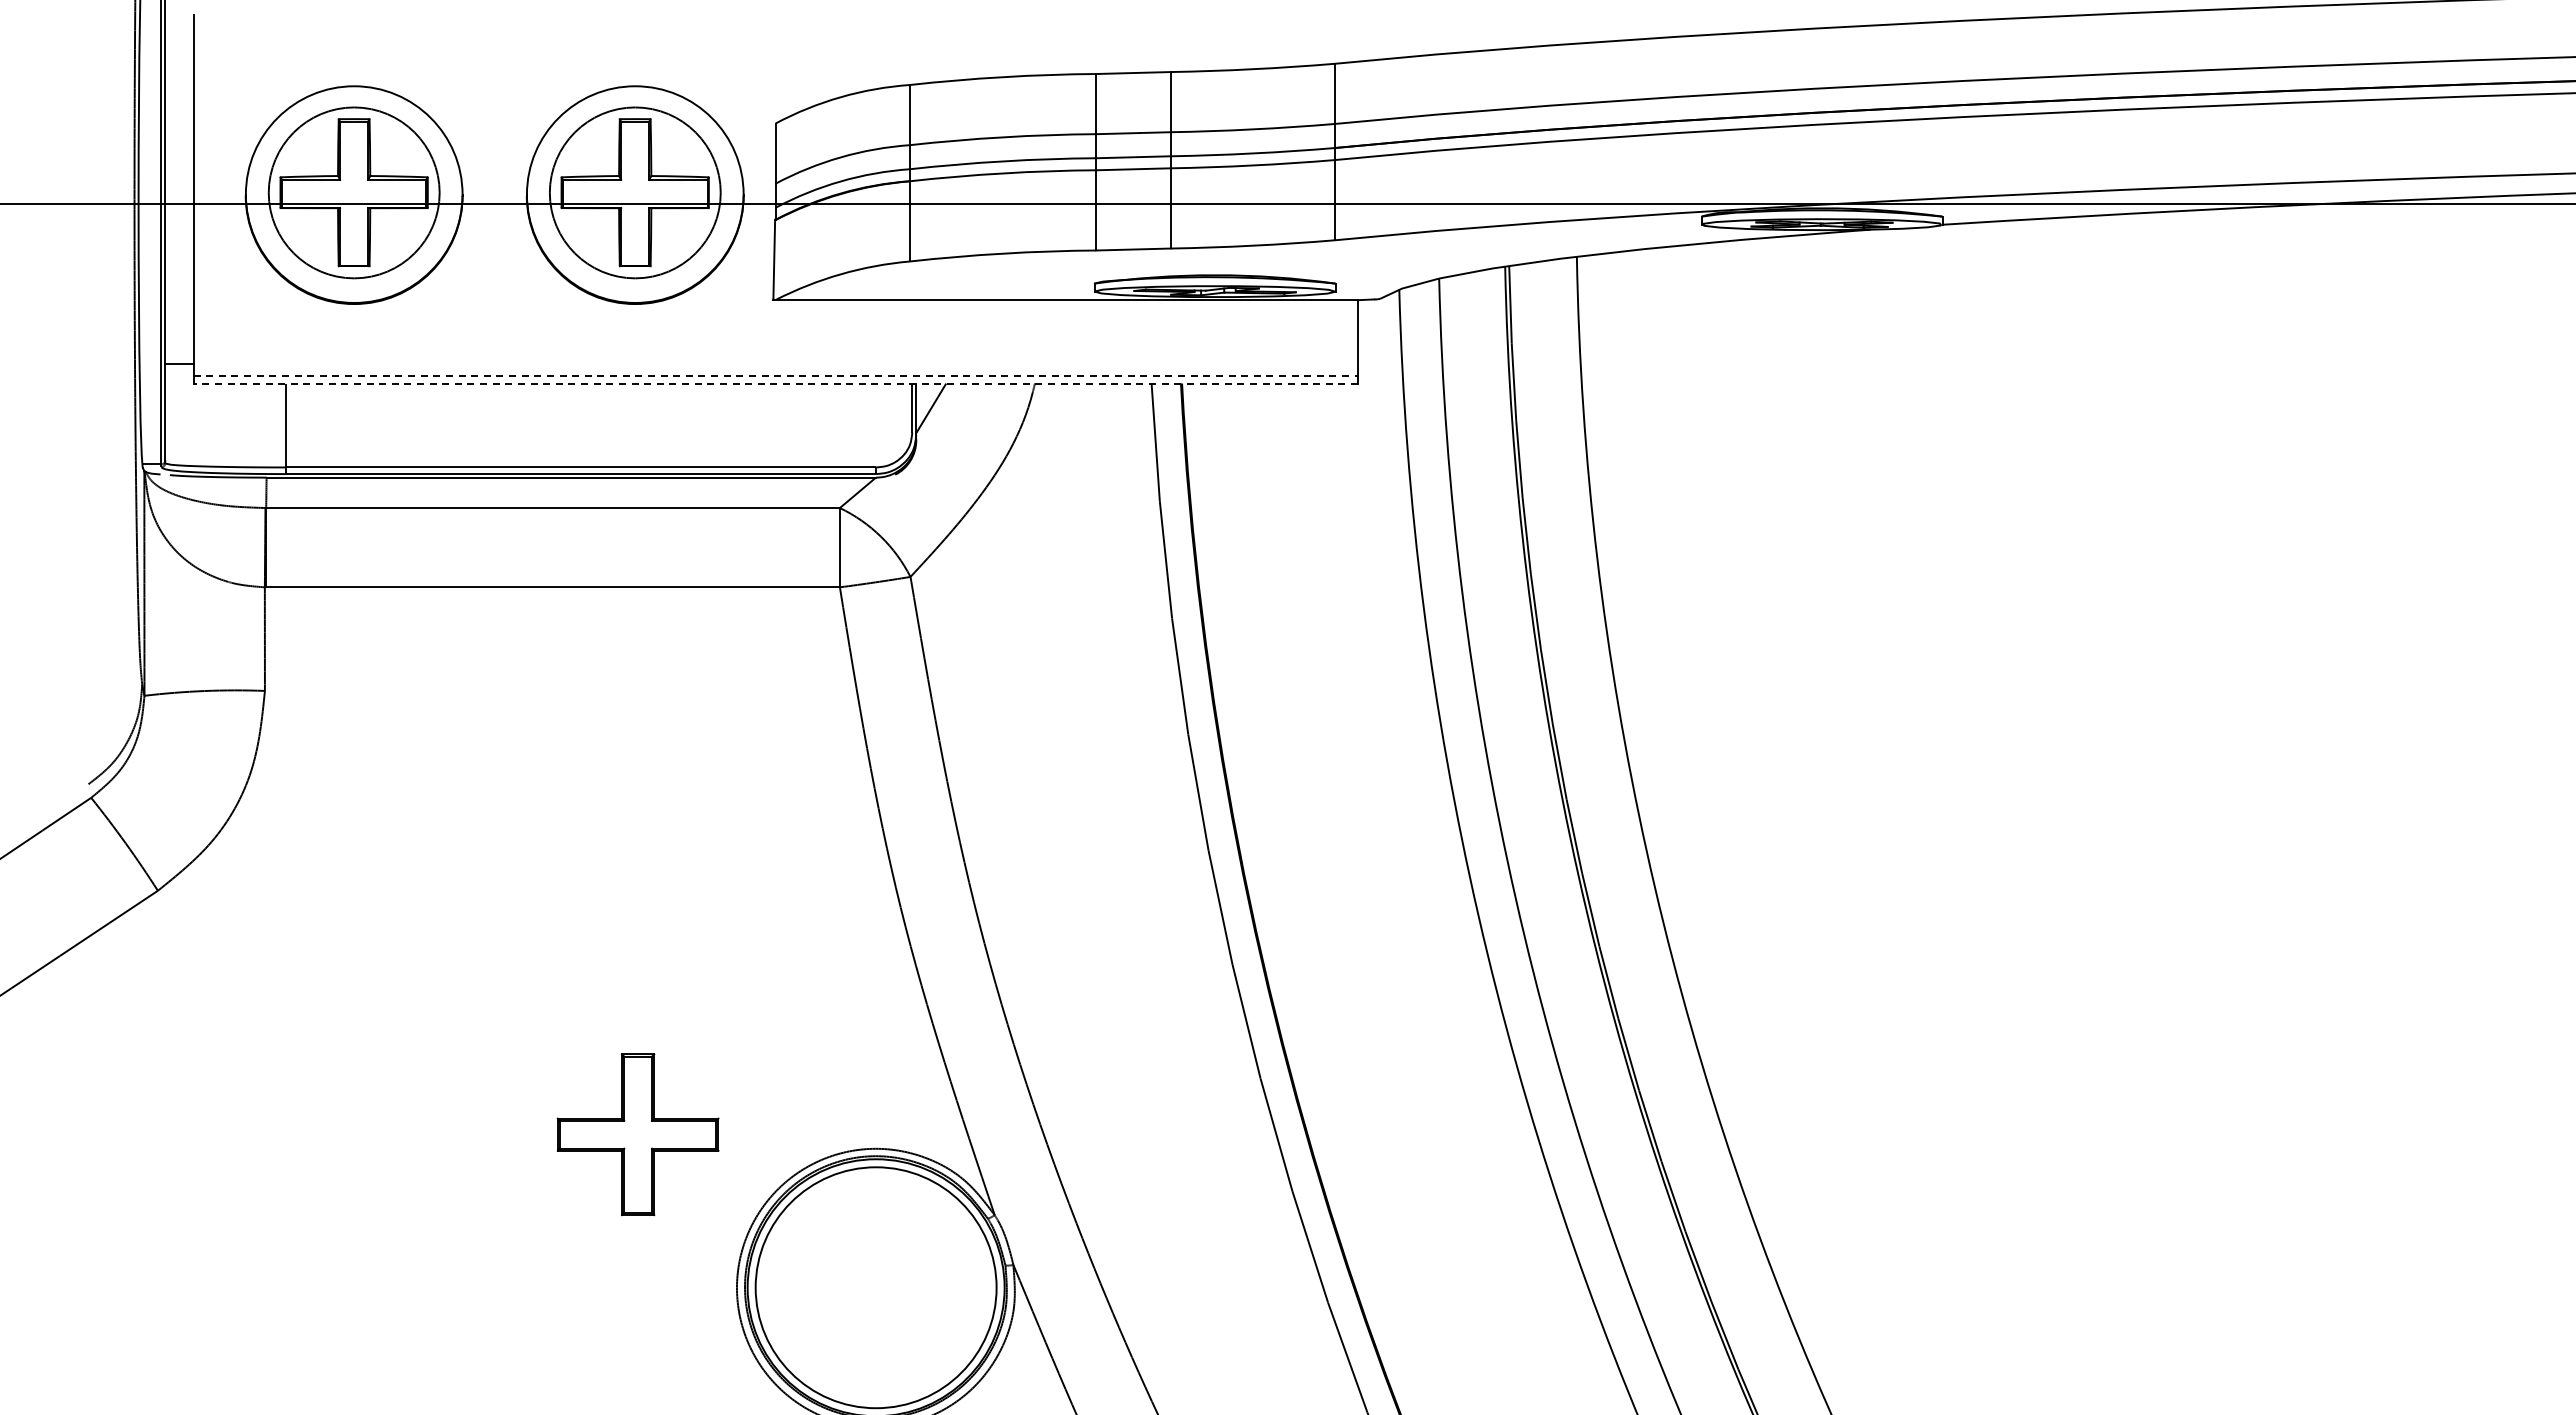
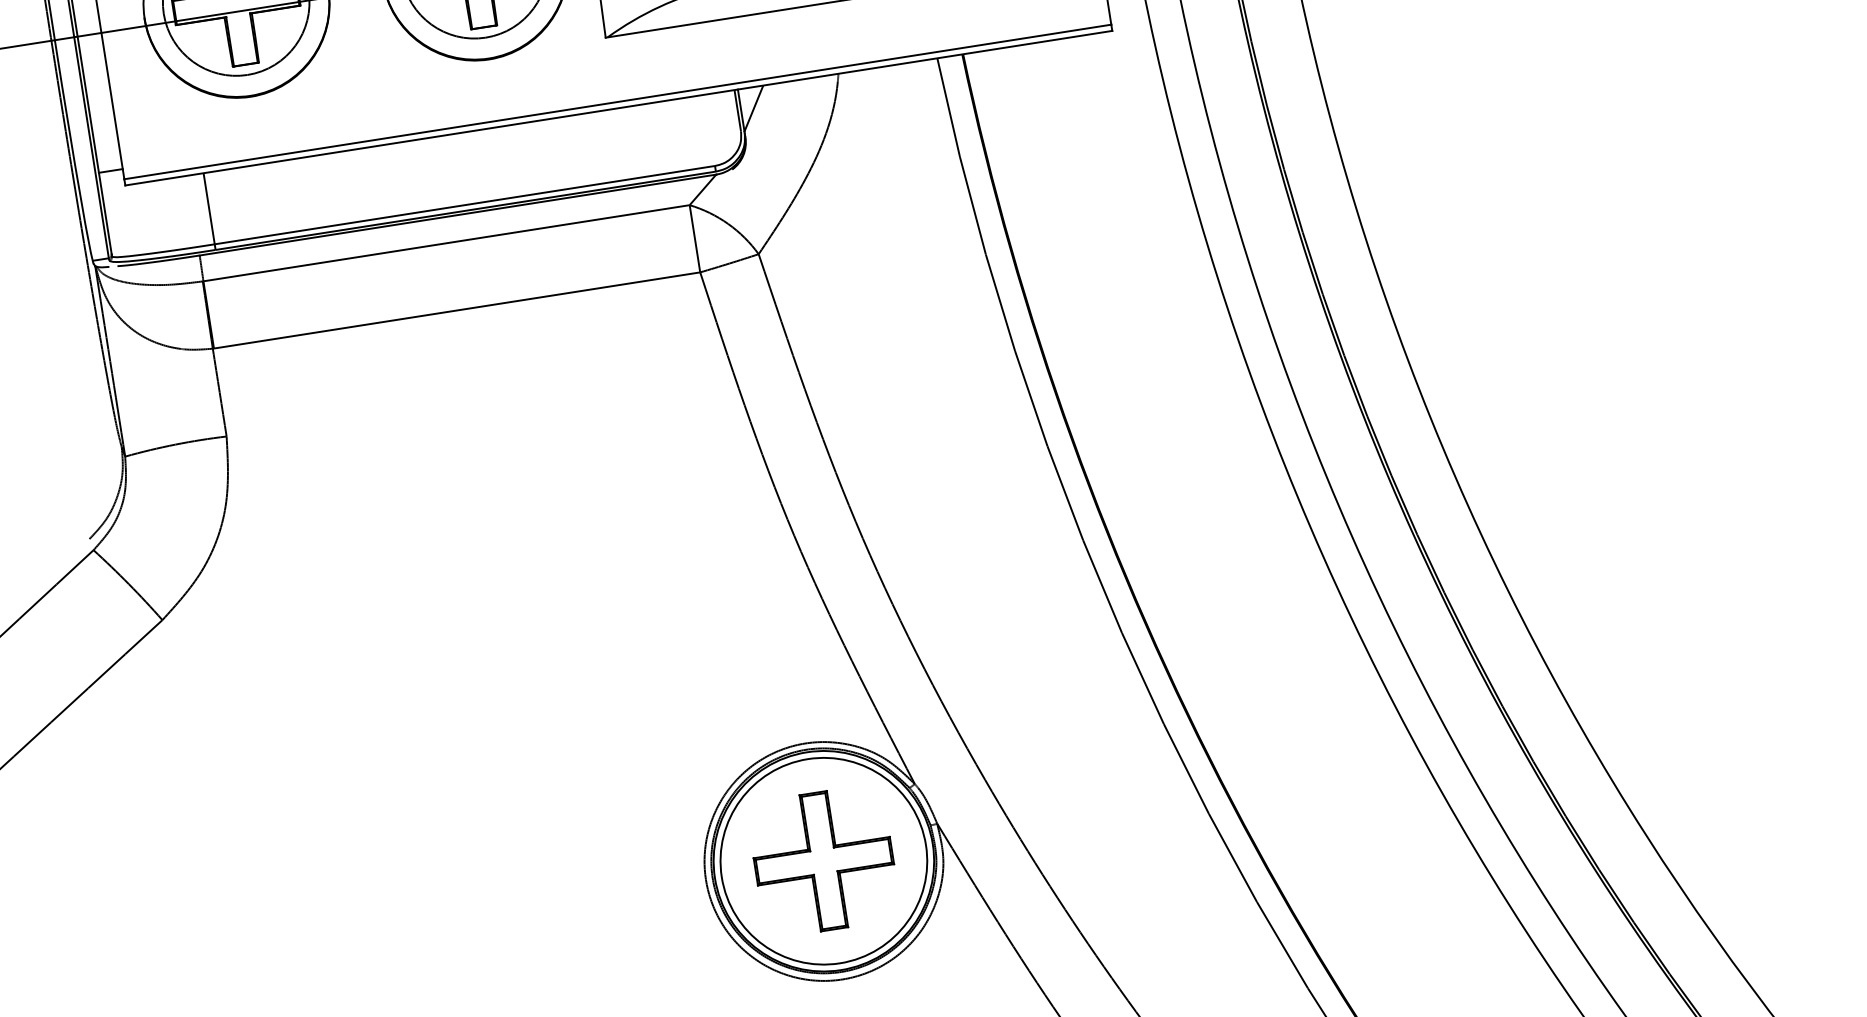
line: (776, 376) -> (618, 102), dashed -> solid
line: (775, 383) -> (618, 108), dashed -> solid
part: (637, 1134) -> (823, 861), moved

